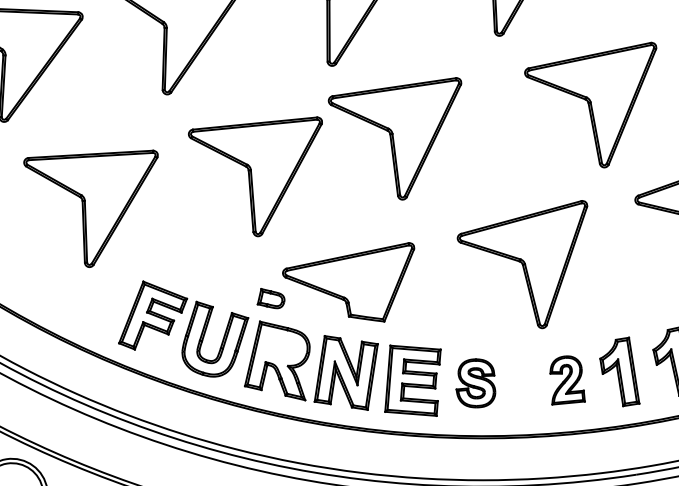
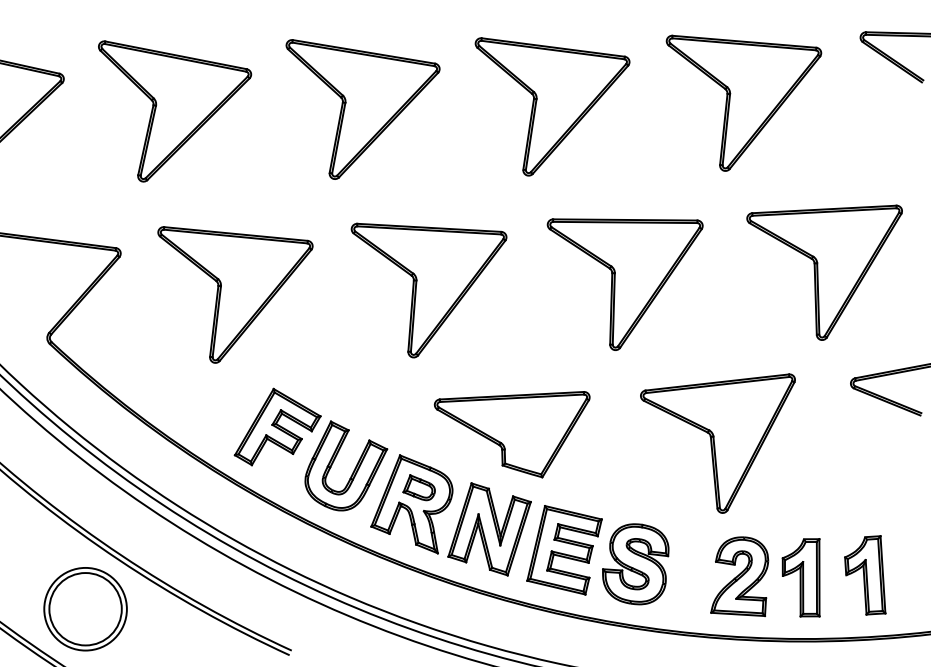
part: (402, 142) -> (624, 284), moved
part: (269, 298) -> (418, 487), moved
part: (565, 380) -> (739, 576), size x1.43
part: (475, 383) -> (635, 564), size x1.43

